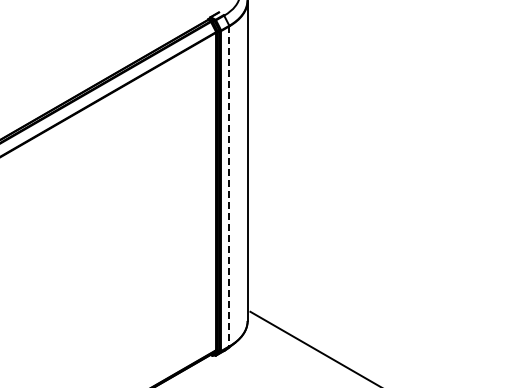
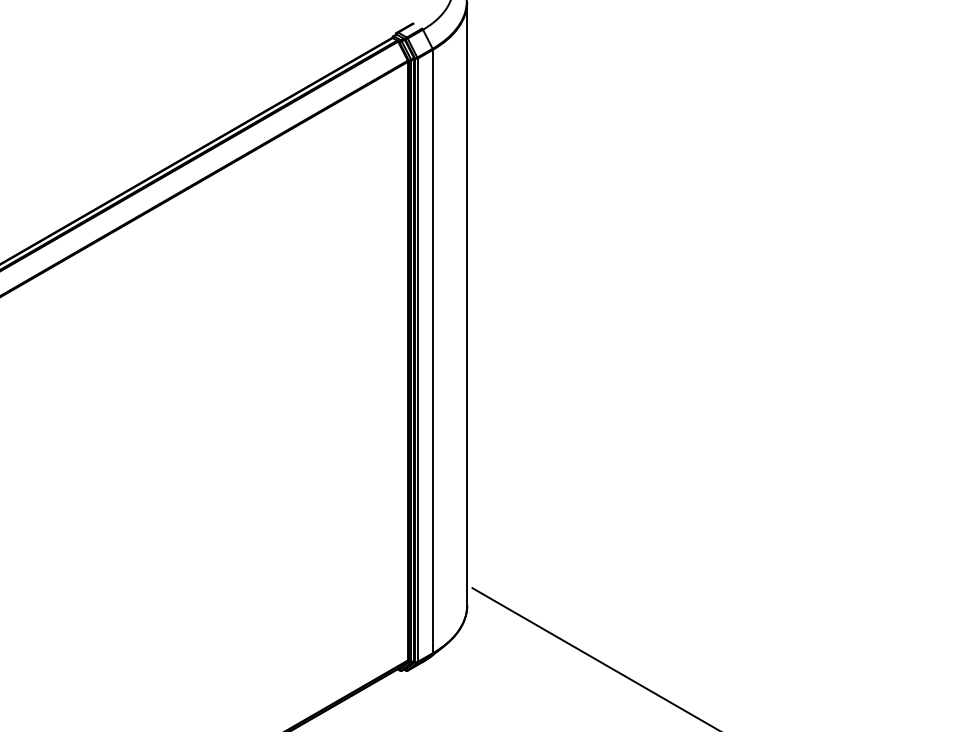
line: (229, 186) -> (432, 351), dashed -> solid

